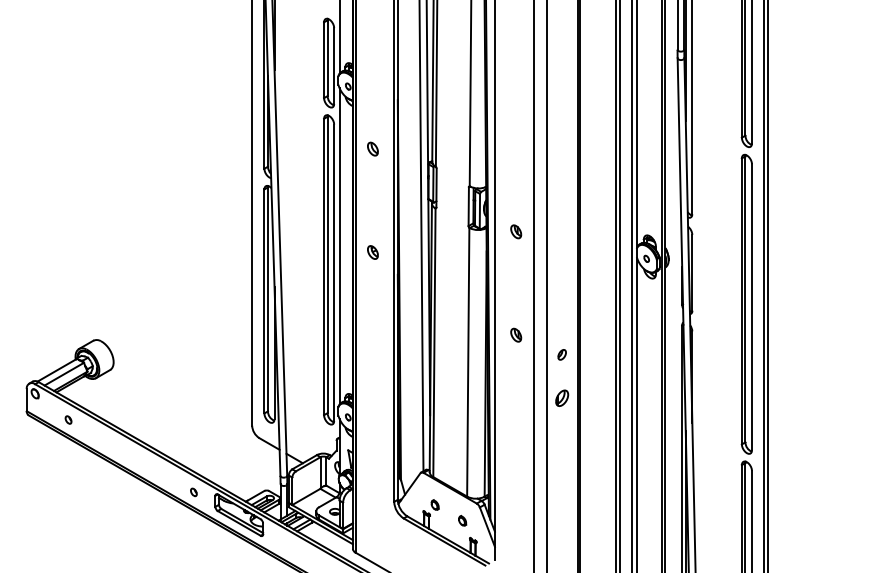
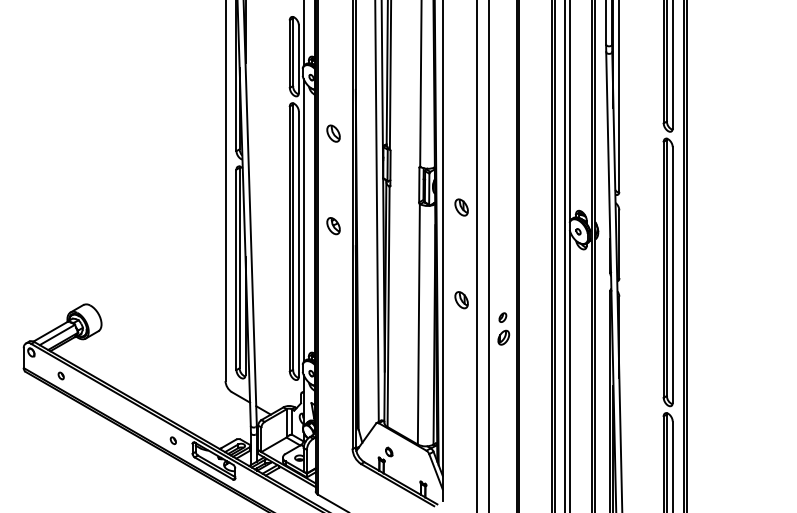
part: (372, 148) -> (333, 133), size x1.4
part: (516, 231) -> (462, 207), size x1.4
part: (372, 252) -> (333, 226), size x1.4
part: (516, 334) -> (462, 299), size x1.4
part: (562, 397) -> (504, 337), moved
part: (462, 520) -> (413, 465), removed

